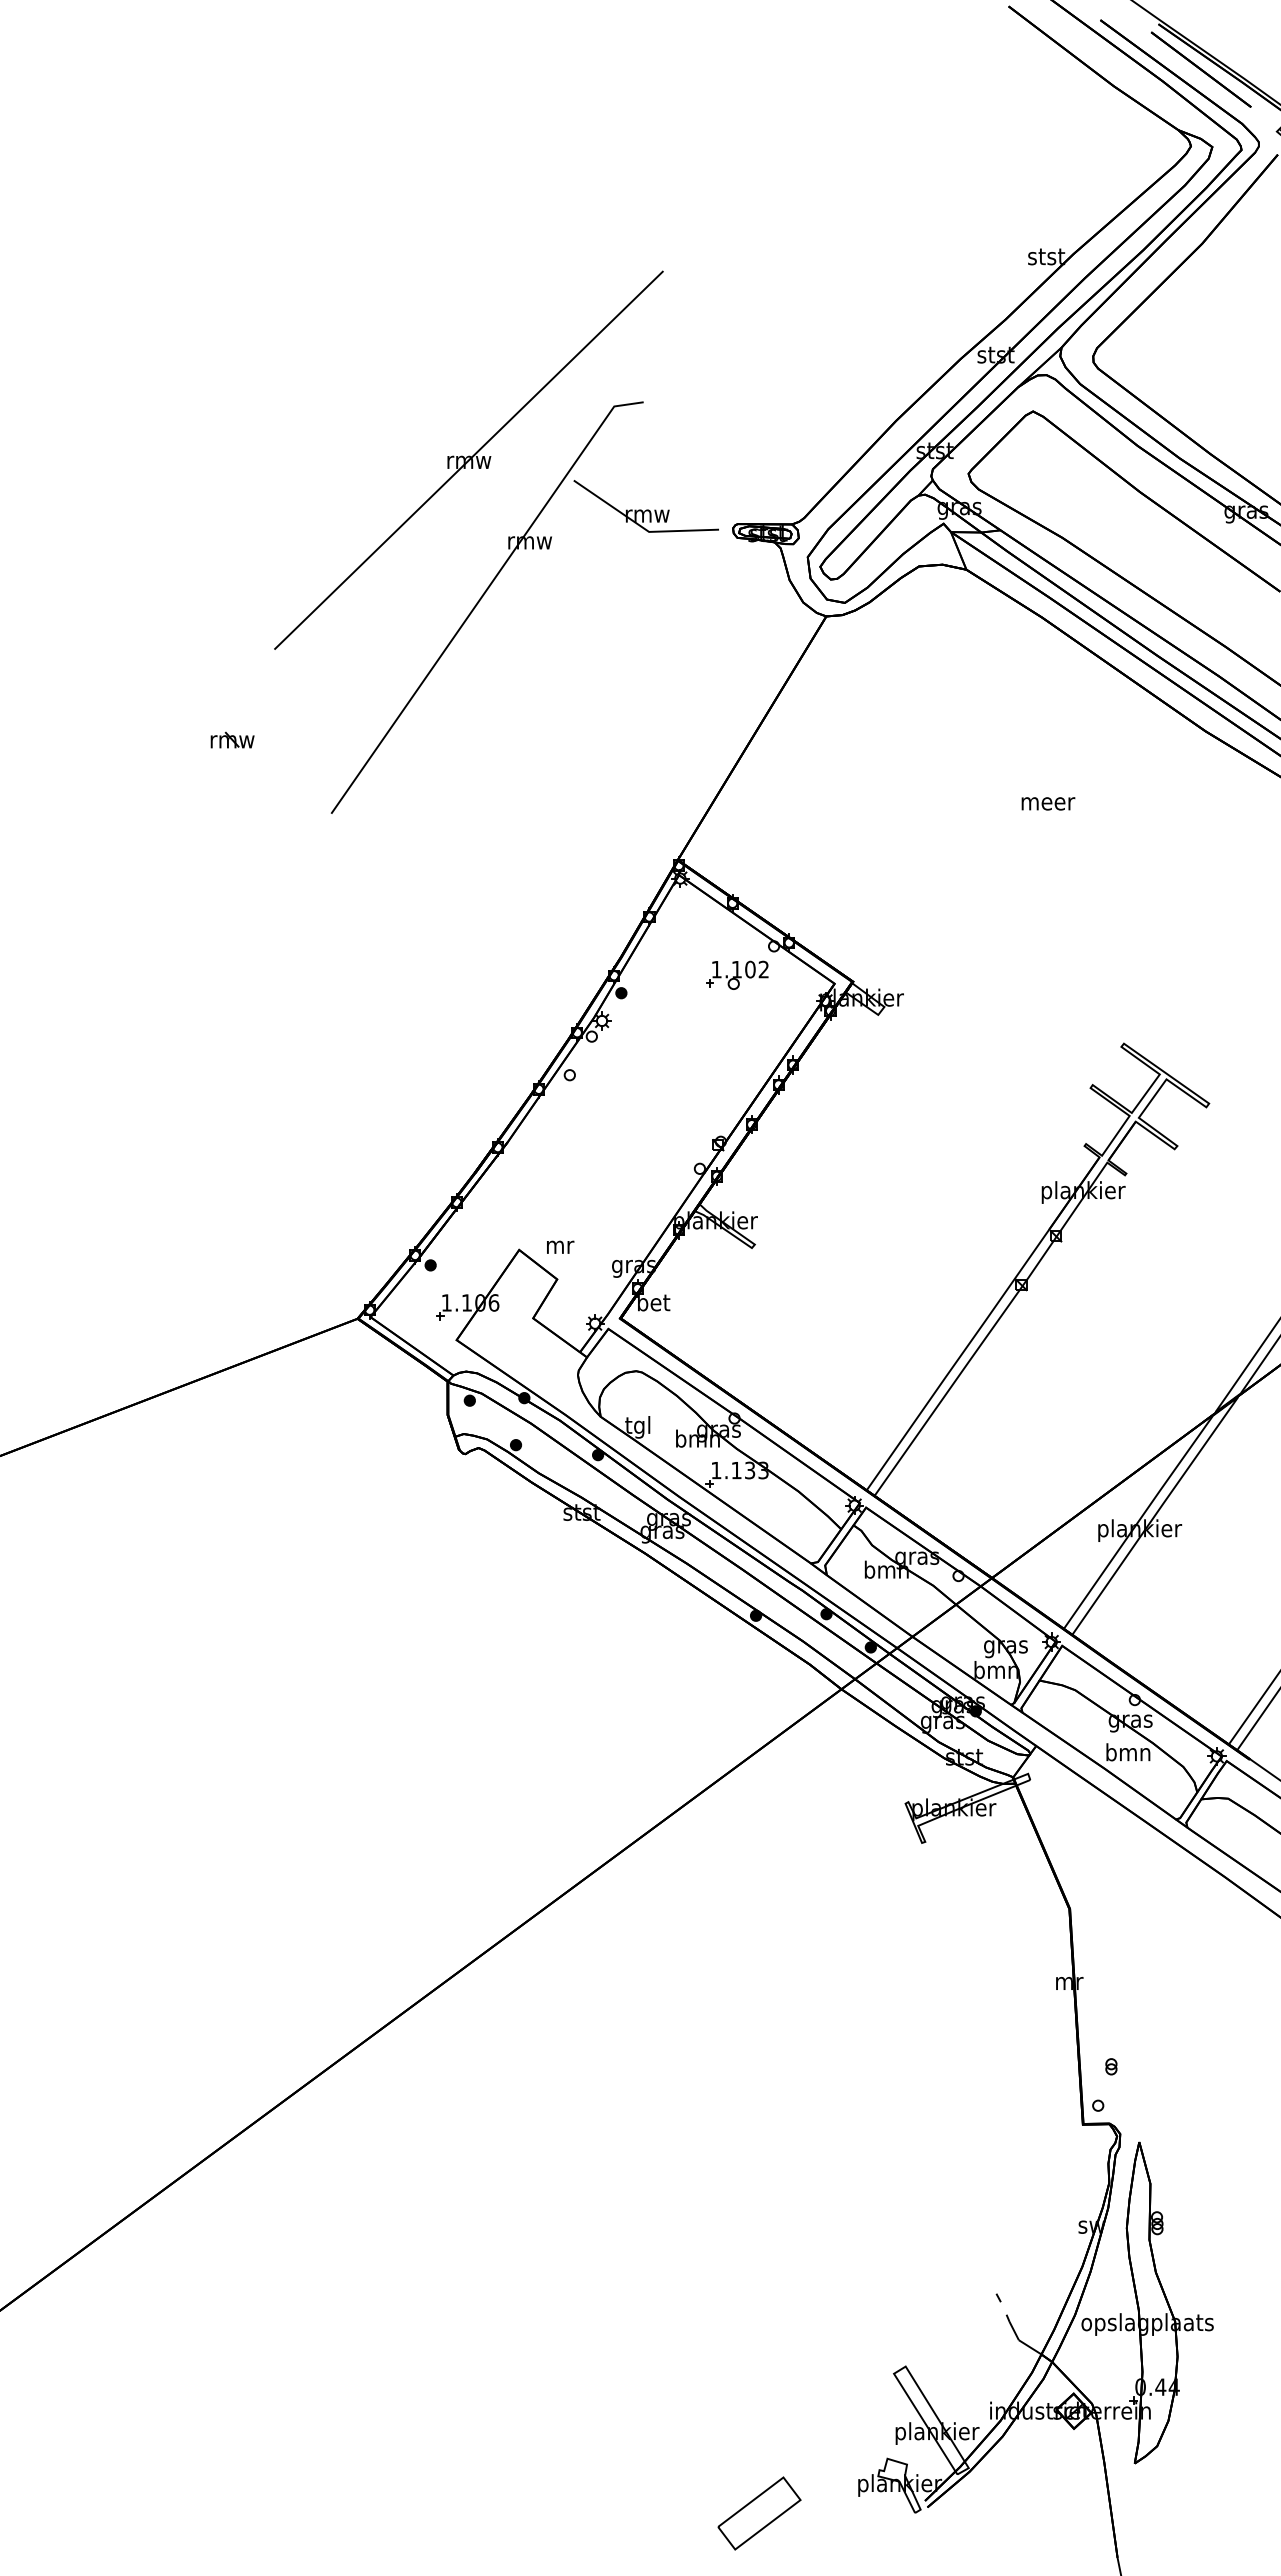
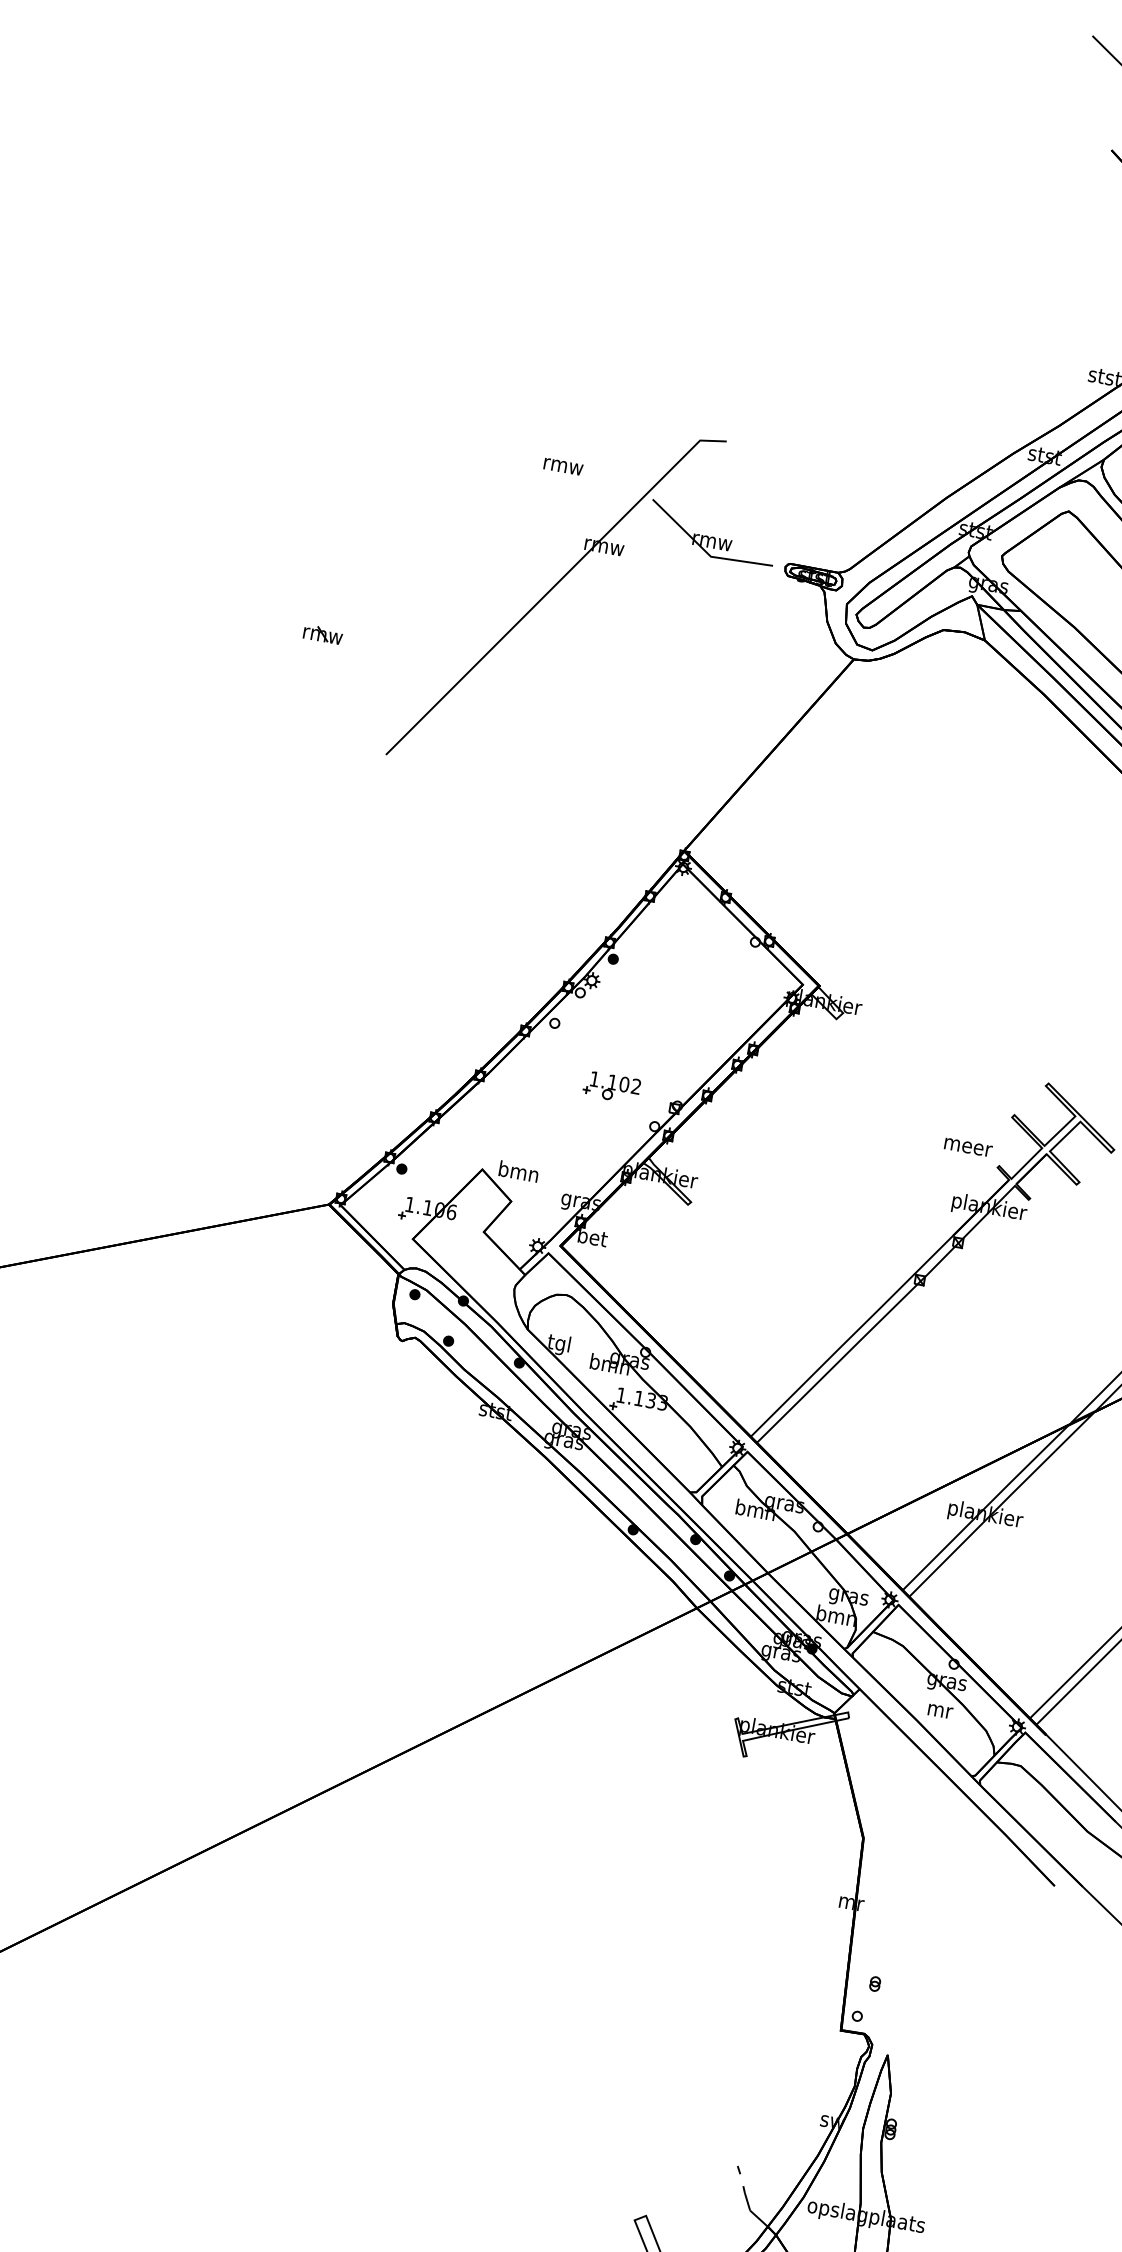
line: (468, 459) -> (563, 464), removed
part: (232, 739) -> (323, 634), moved
text: (1048, 803) -> (968, 1147), moved
part: (737, 974) -> (612, 1086), moved
text: (559, 1245) -> (518, 1171), mr -> bmn
text: (1128, 1752) -> (940, 1709), bmn -> mr

